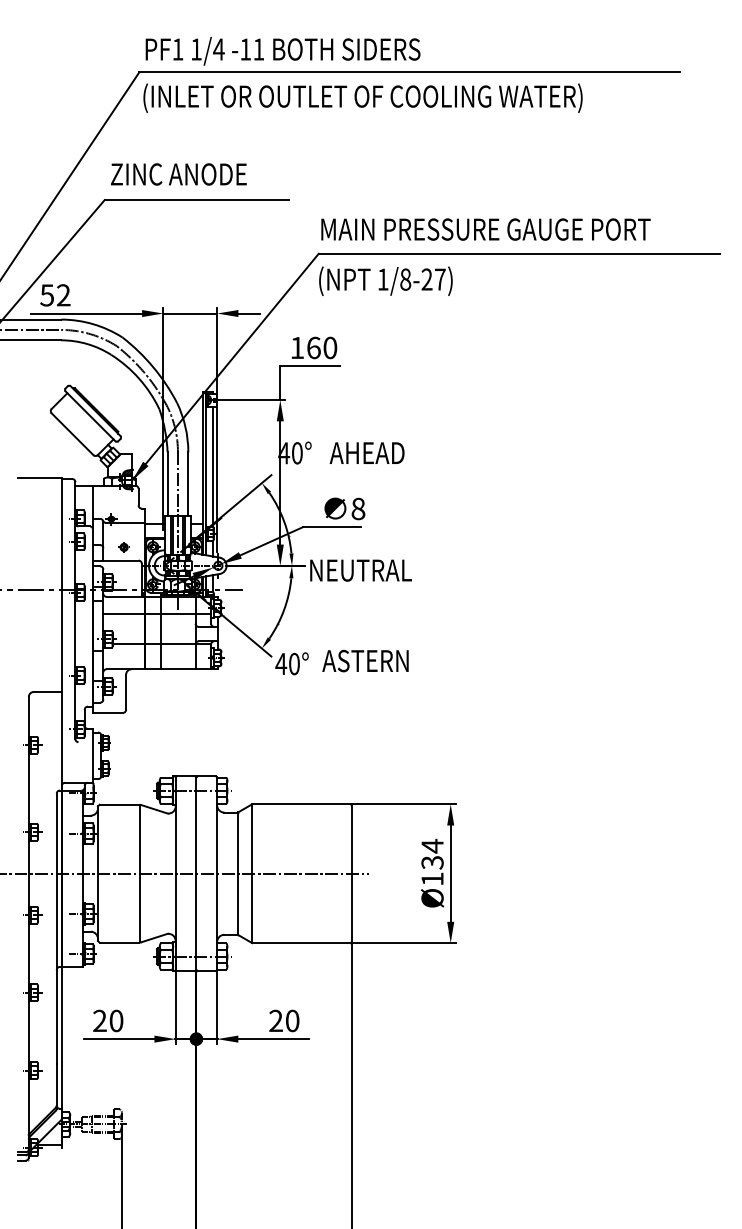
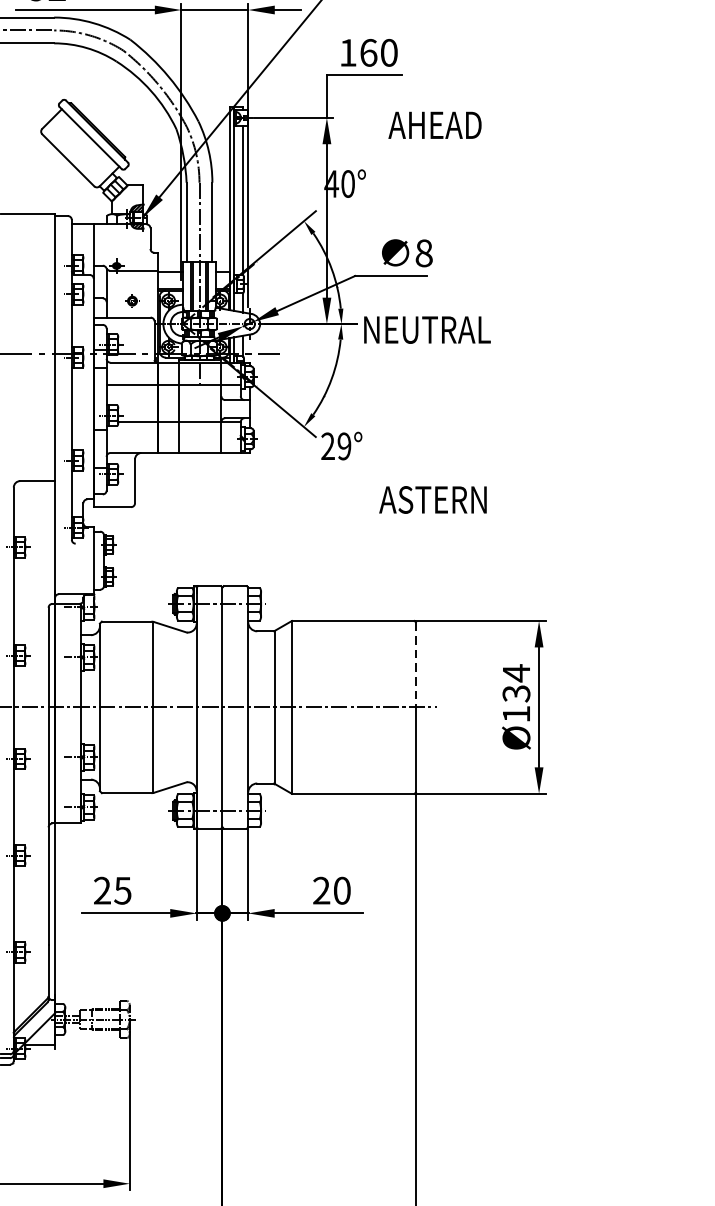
text: (366, 452) -> (434, 124), moved
text: (365, 660) -> (432, 499), moved
text: (287, 663) -> (335, 445), 40° -> 29°
line: (351, 840) -> (415, 666), solid -> dashed
text: (116, 1020) -> (122, 890), 20 -> 25

